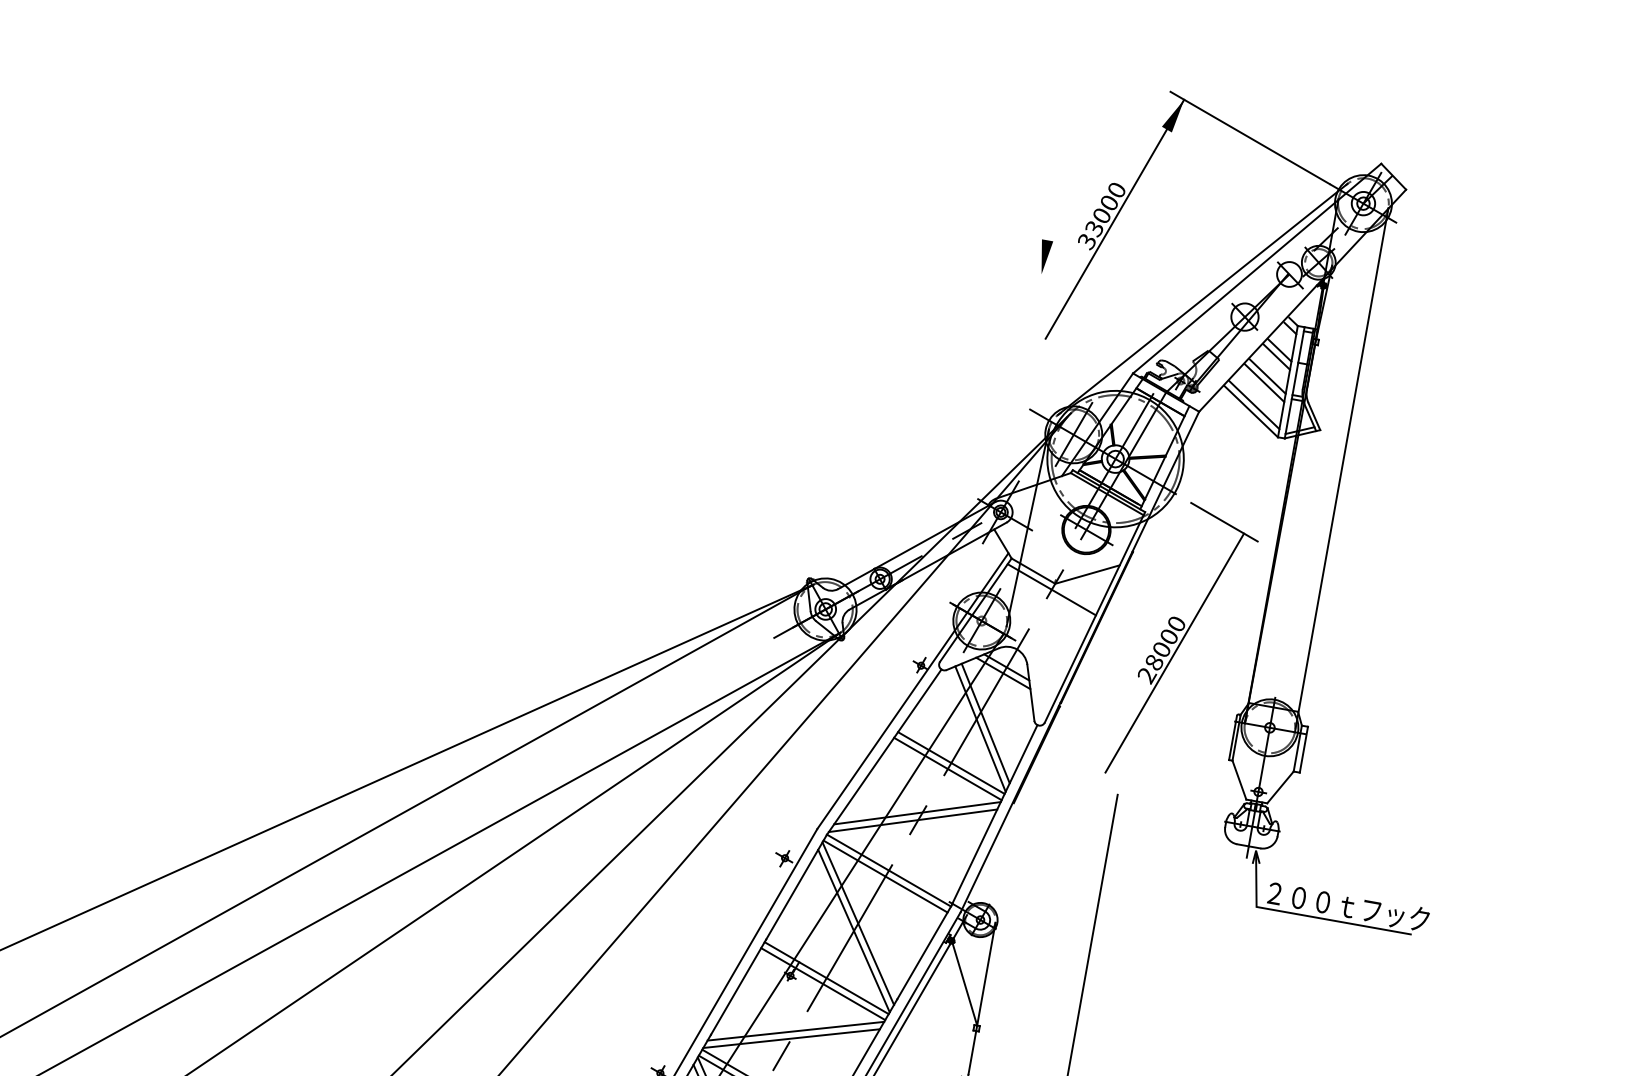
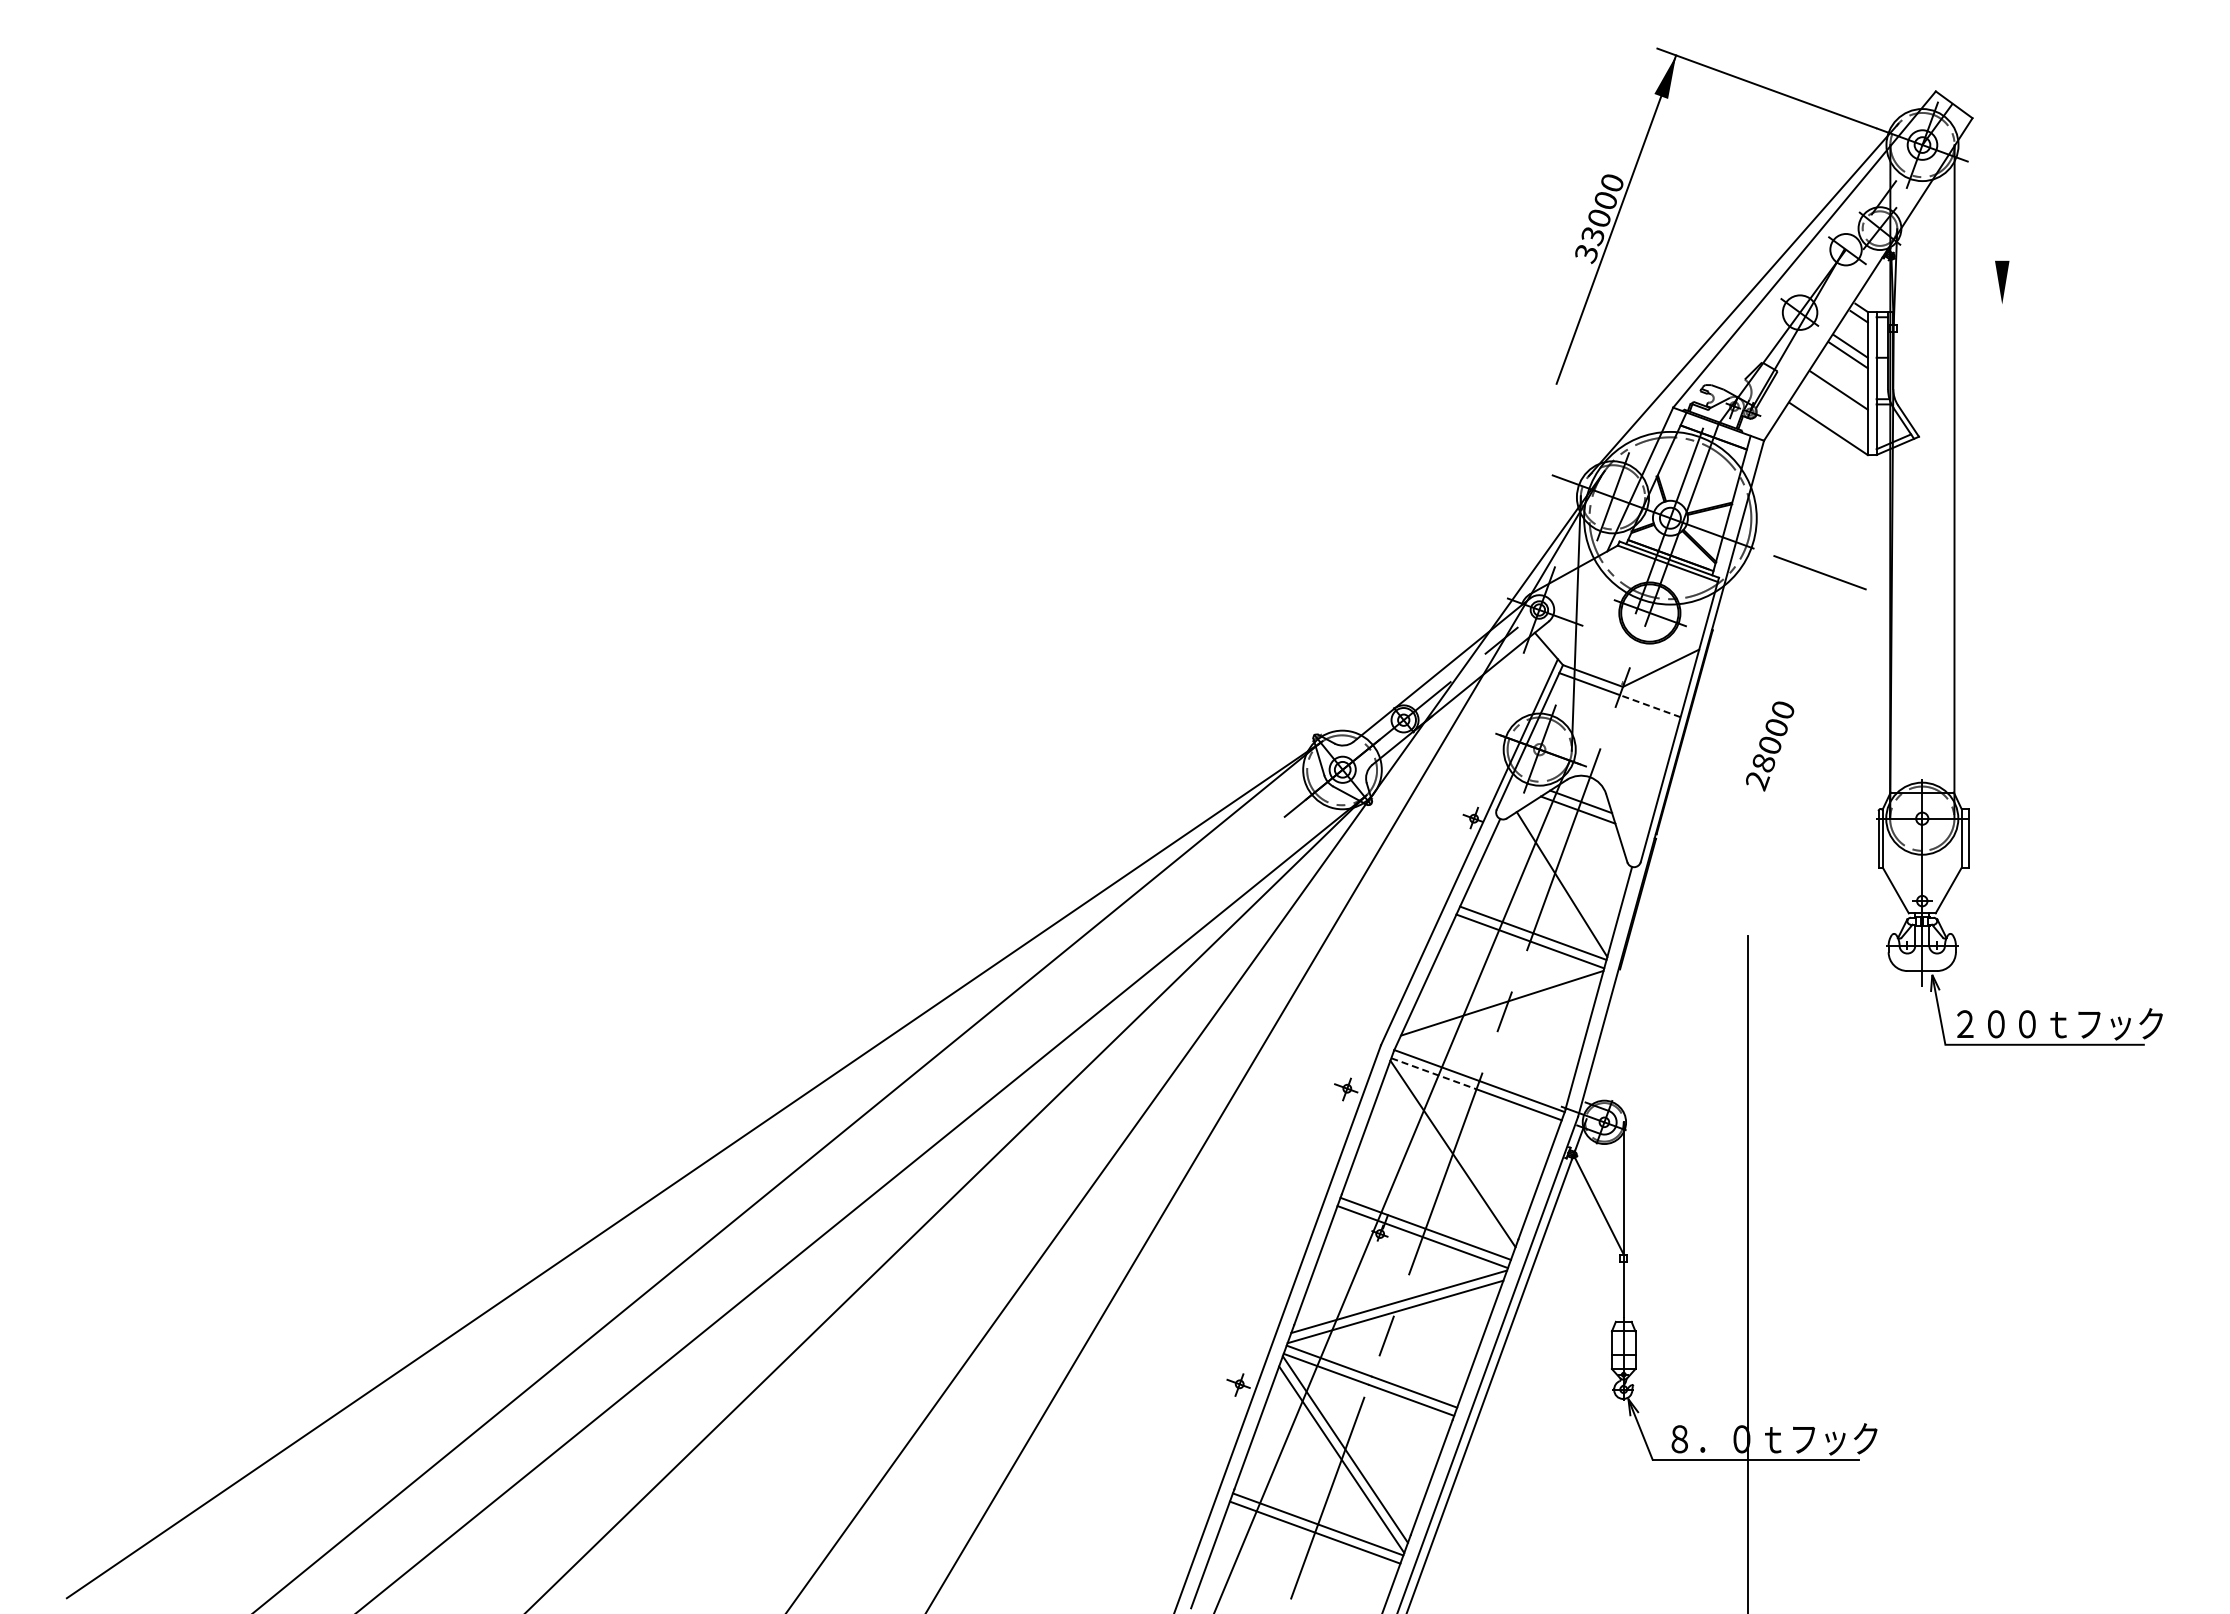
part: (1044, 256) -> (2002, 281), moved
line: (1267, 376) -> (1841, 381), removed
line: (1253, 404) -> (1830, 419), removed
line: (1073, 602) -> (1649, 706), solid -> dashed
line: (1174, 652) -> (1786, 746), removed
line: (985, 723) -> (1567, 876), removed
line: (913, 820) -> (1498, 1013), removed
line: (855, 858) -> (1434, 1073), solid -> dashed
line: (853, 930) -> (1448, 1163), removed

